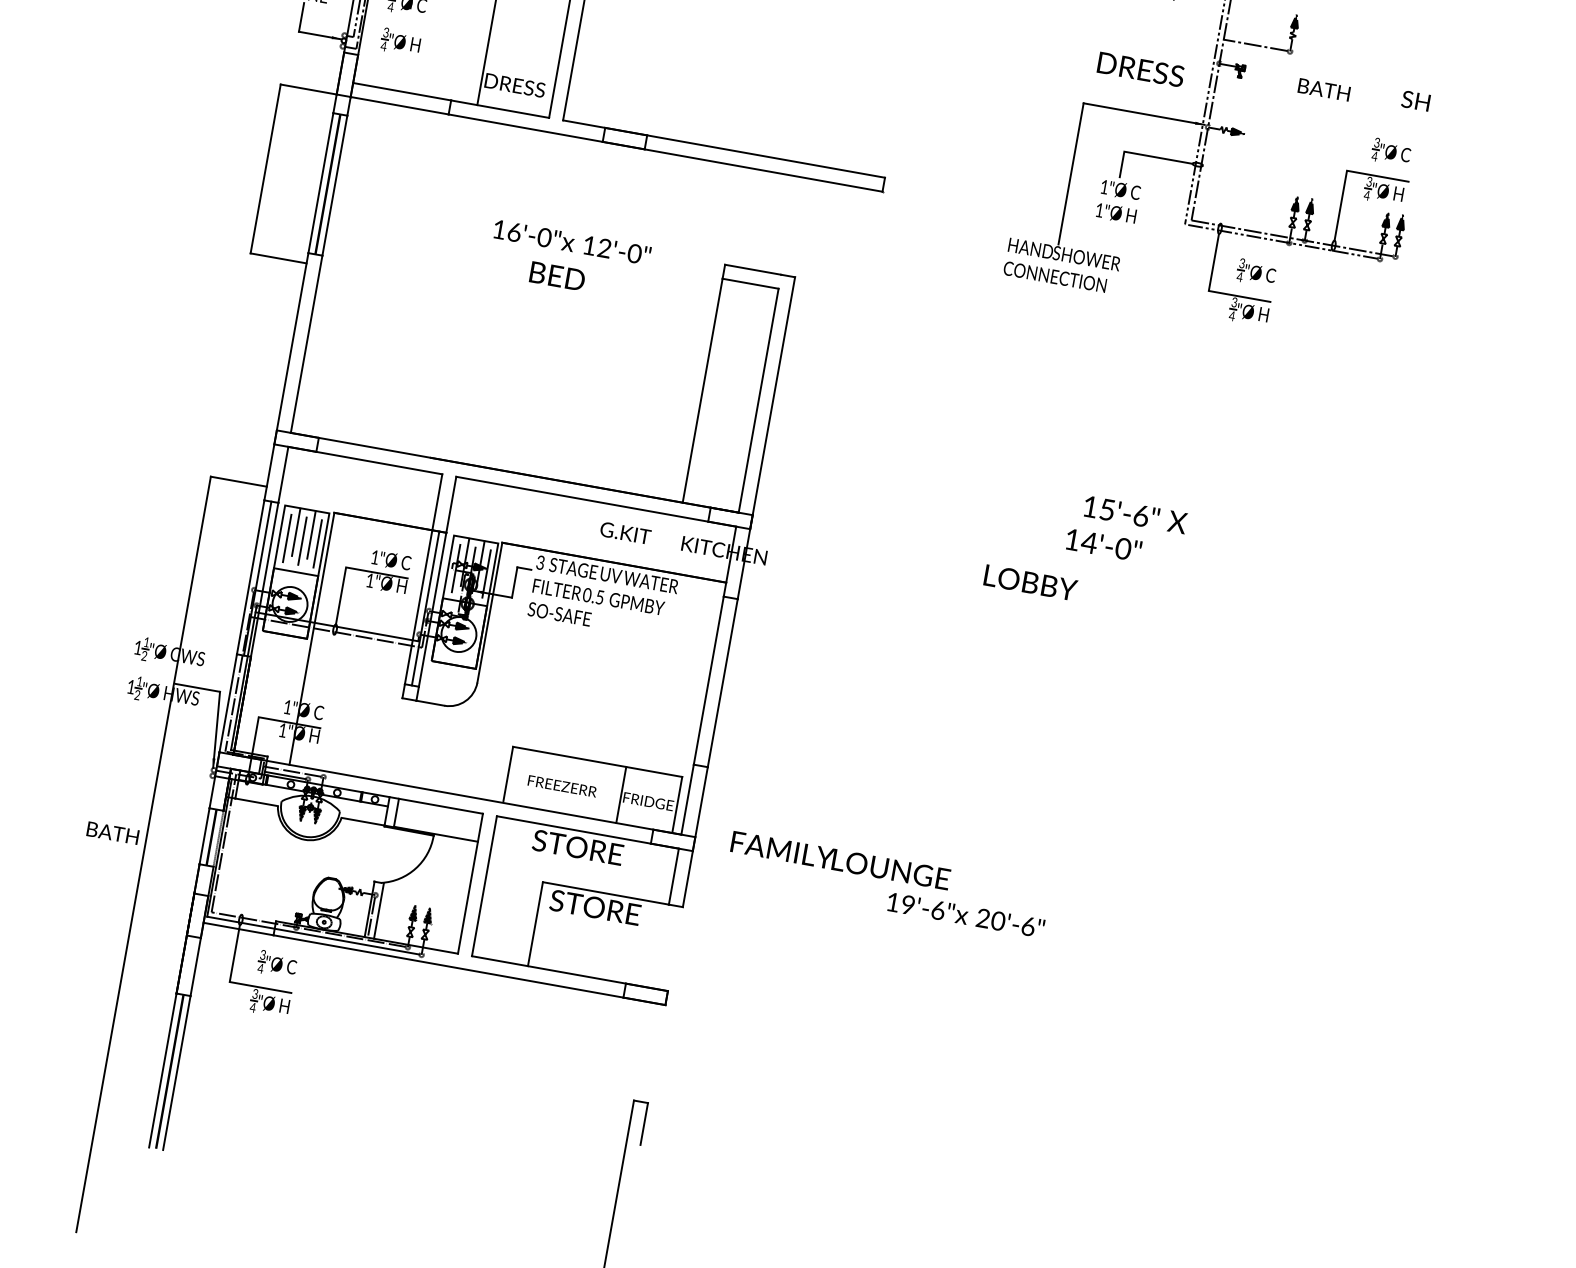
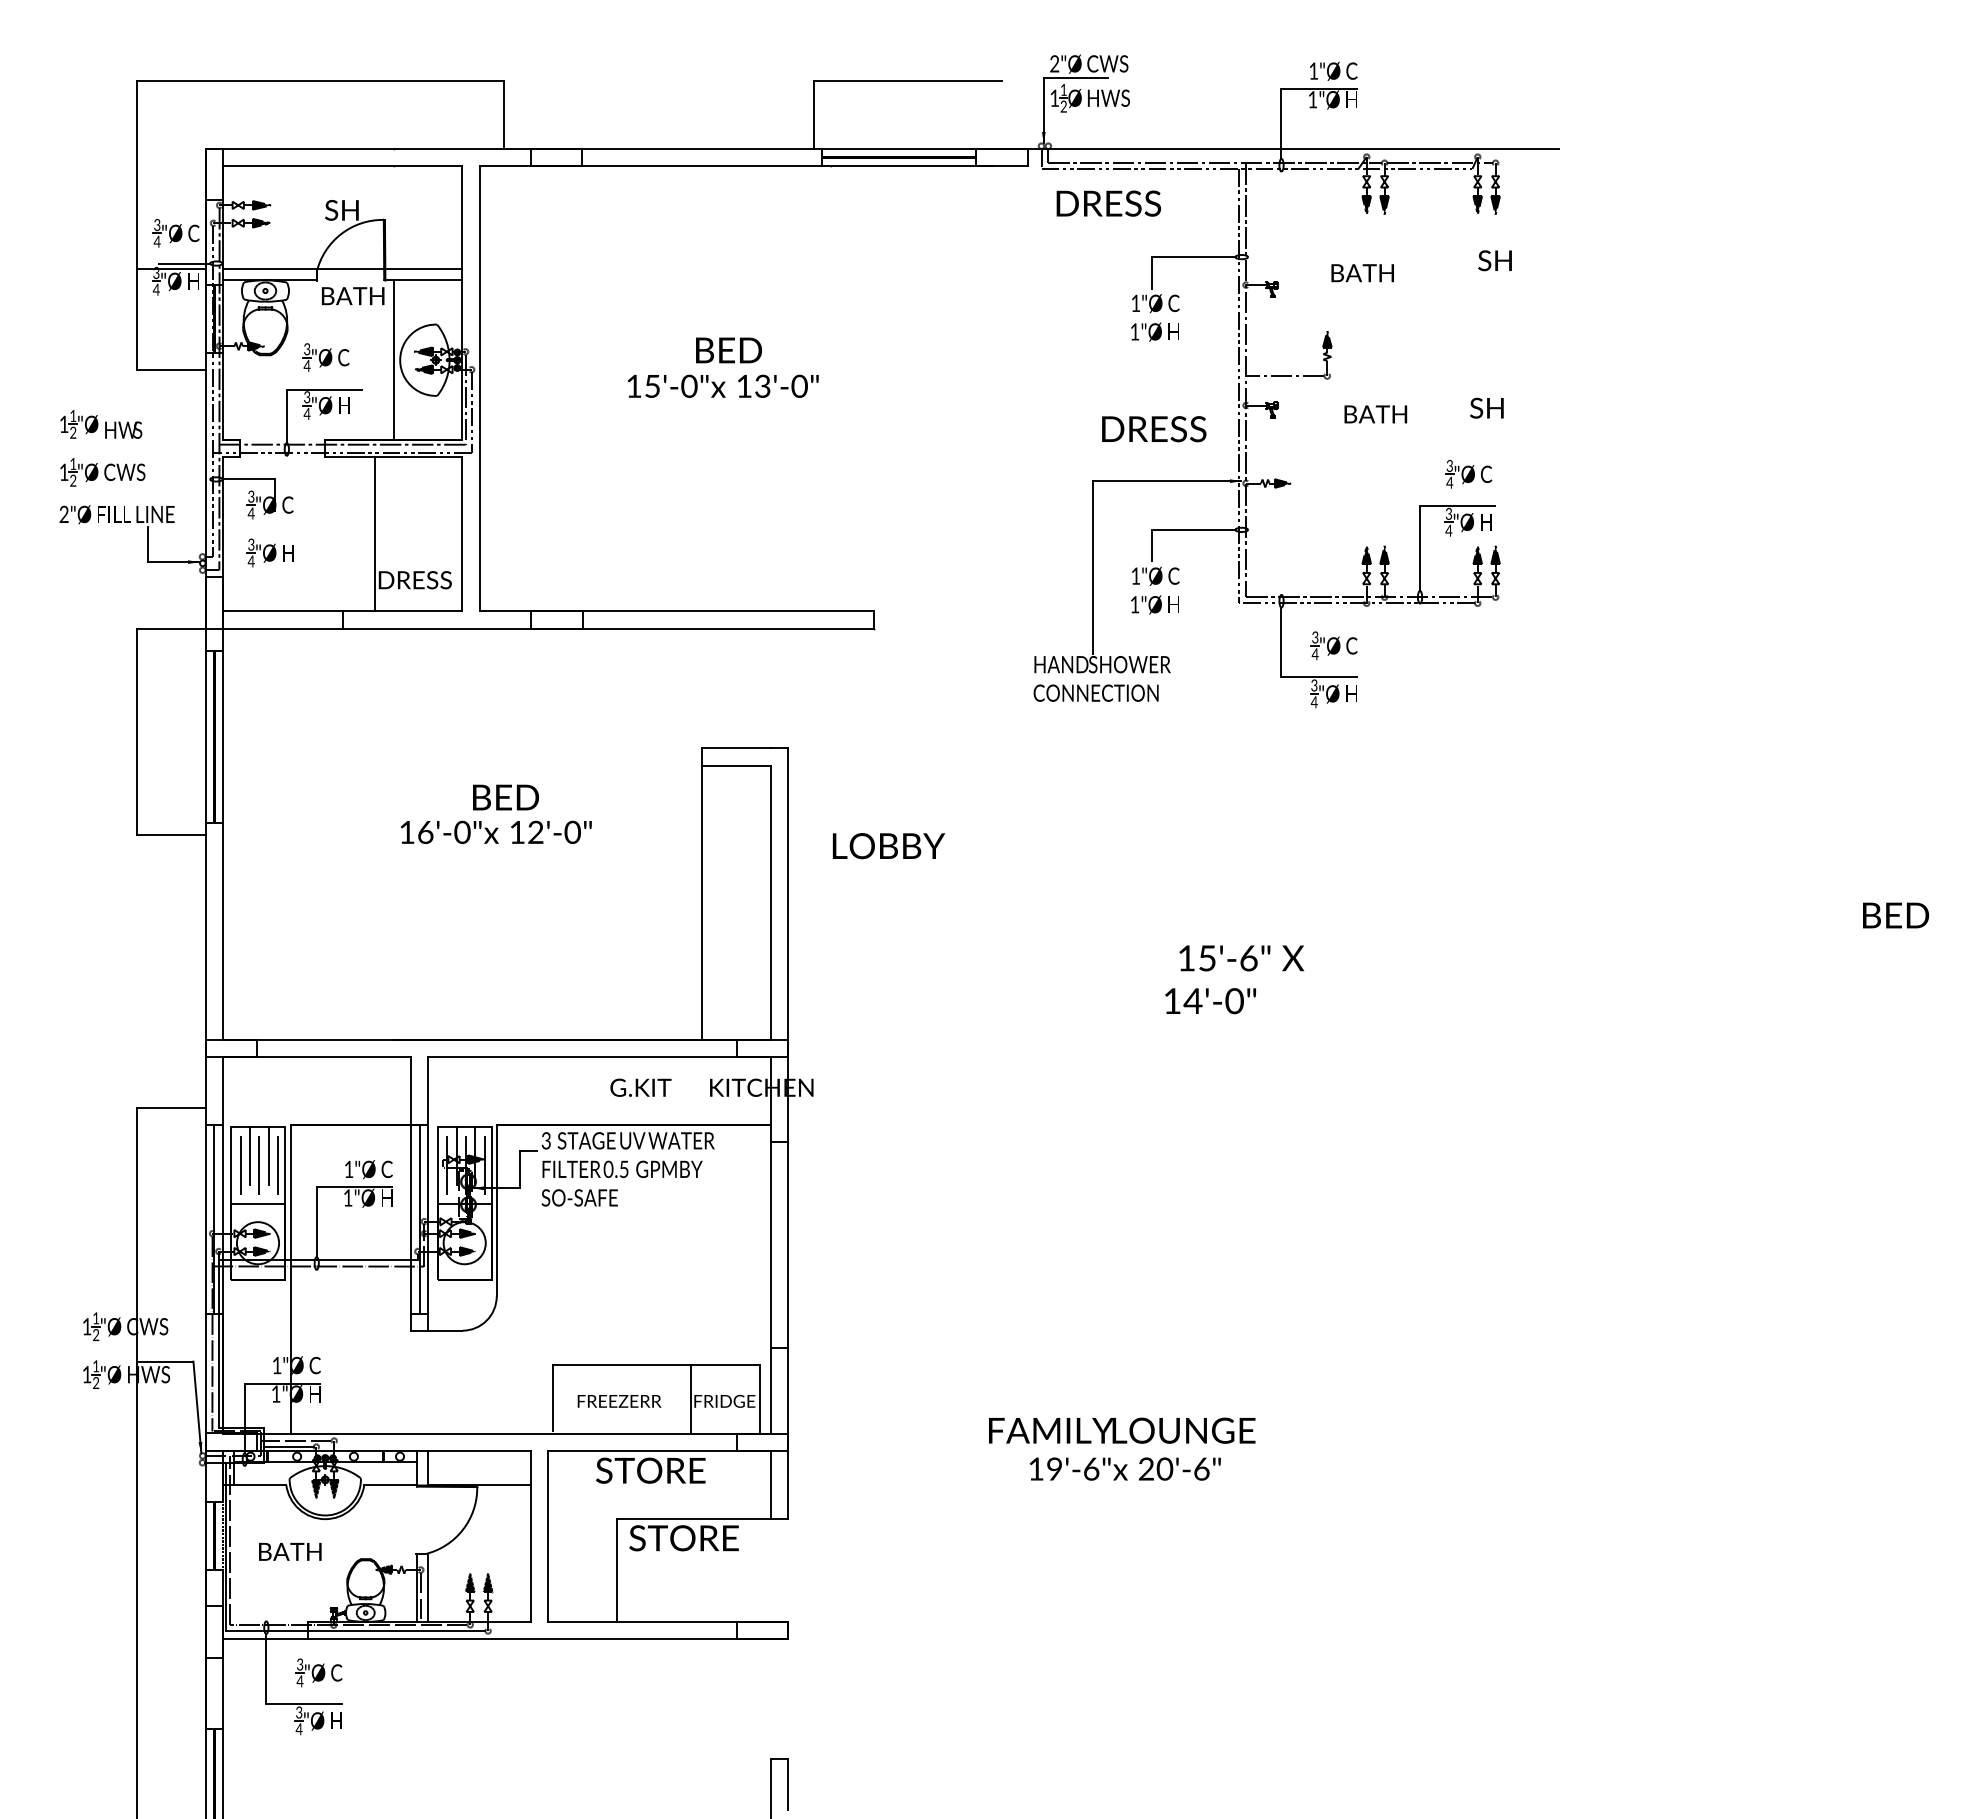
text: (571, 241) -> (495, 831), moved
text: (1031, 583) -> (889, 846), moved
text: (113, 832) -> (290, 1551), moved
text: (840, 860) -> (1122, 1430), moved

